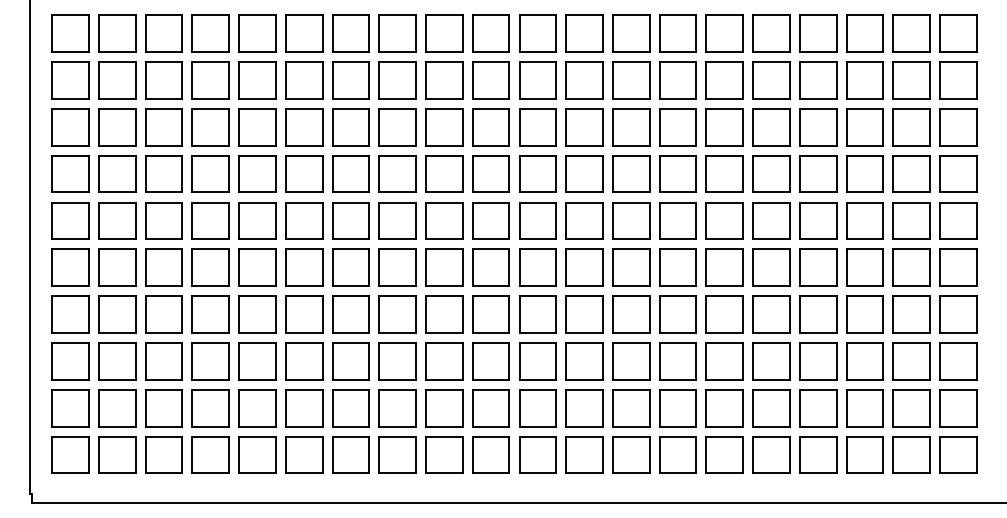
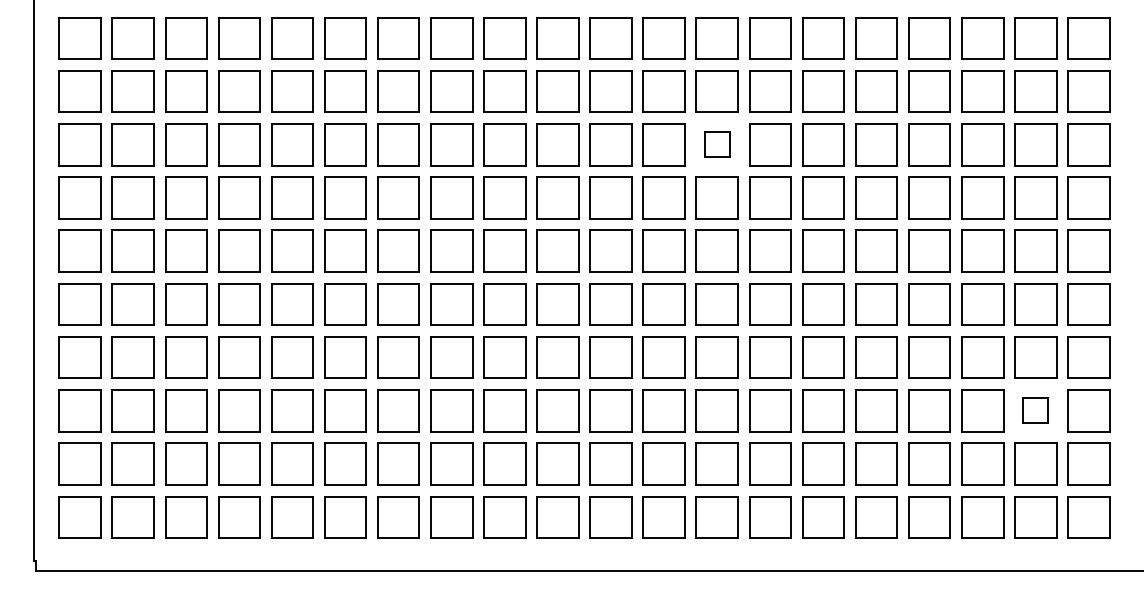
part: (630, 126) -> (716, 144), size x0.6
part: (911, 361) -> (1035, 410), size x0.6

